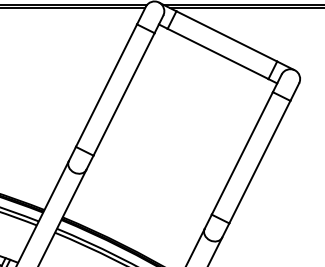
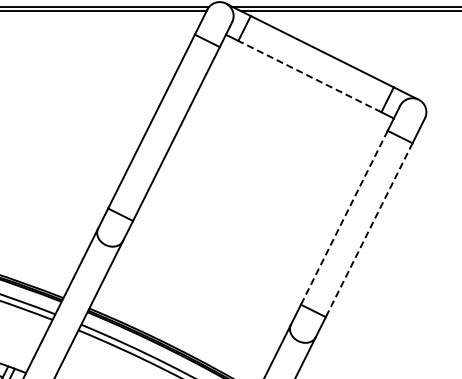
line: (217, 53) -> (309, 76), solid -> dashed
line: (242, 153) -> (344, 218), solid -> dashed
line: (260, 162) -> (369, 230), solid -> dashed

